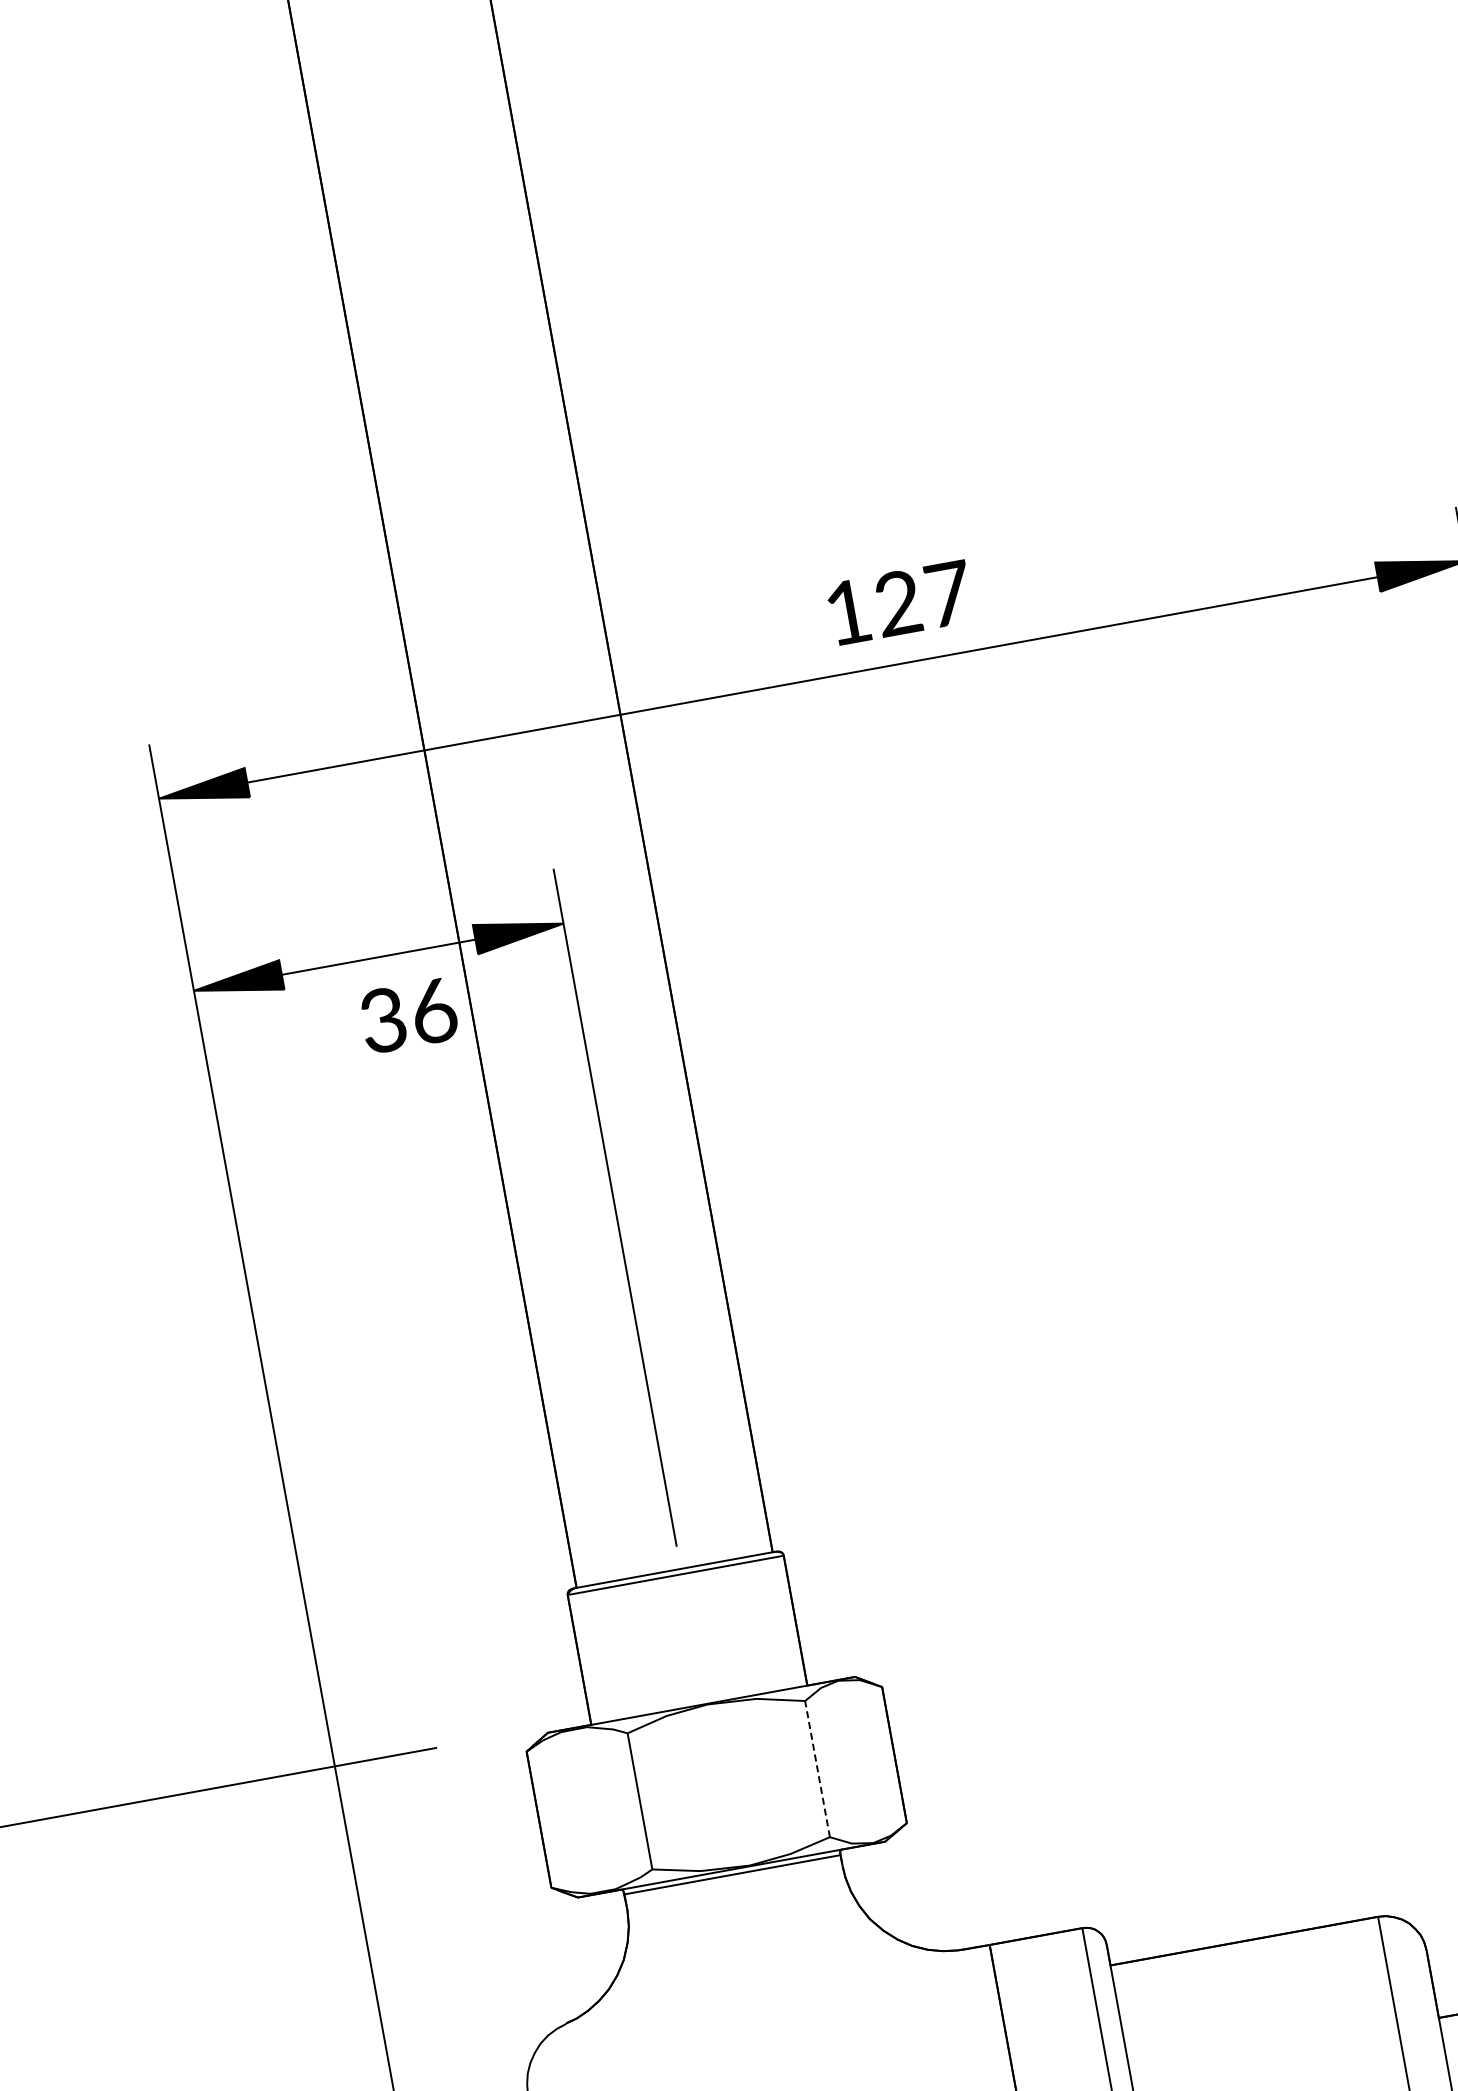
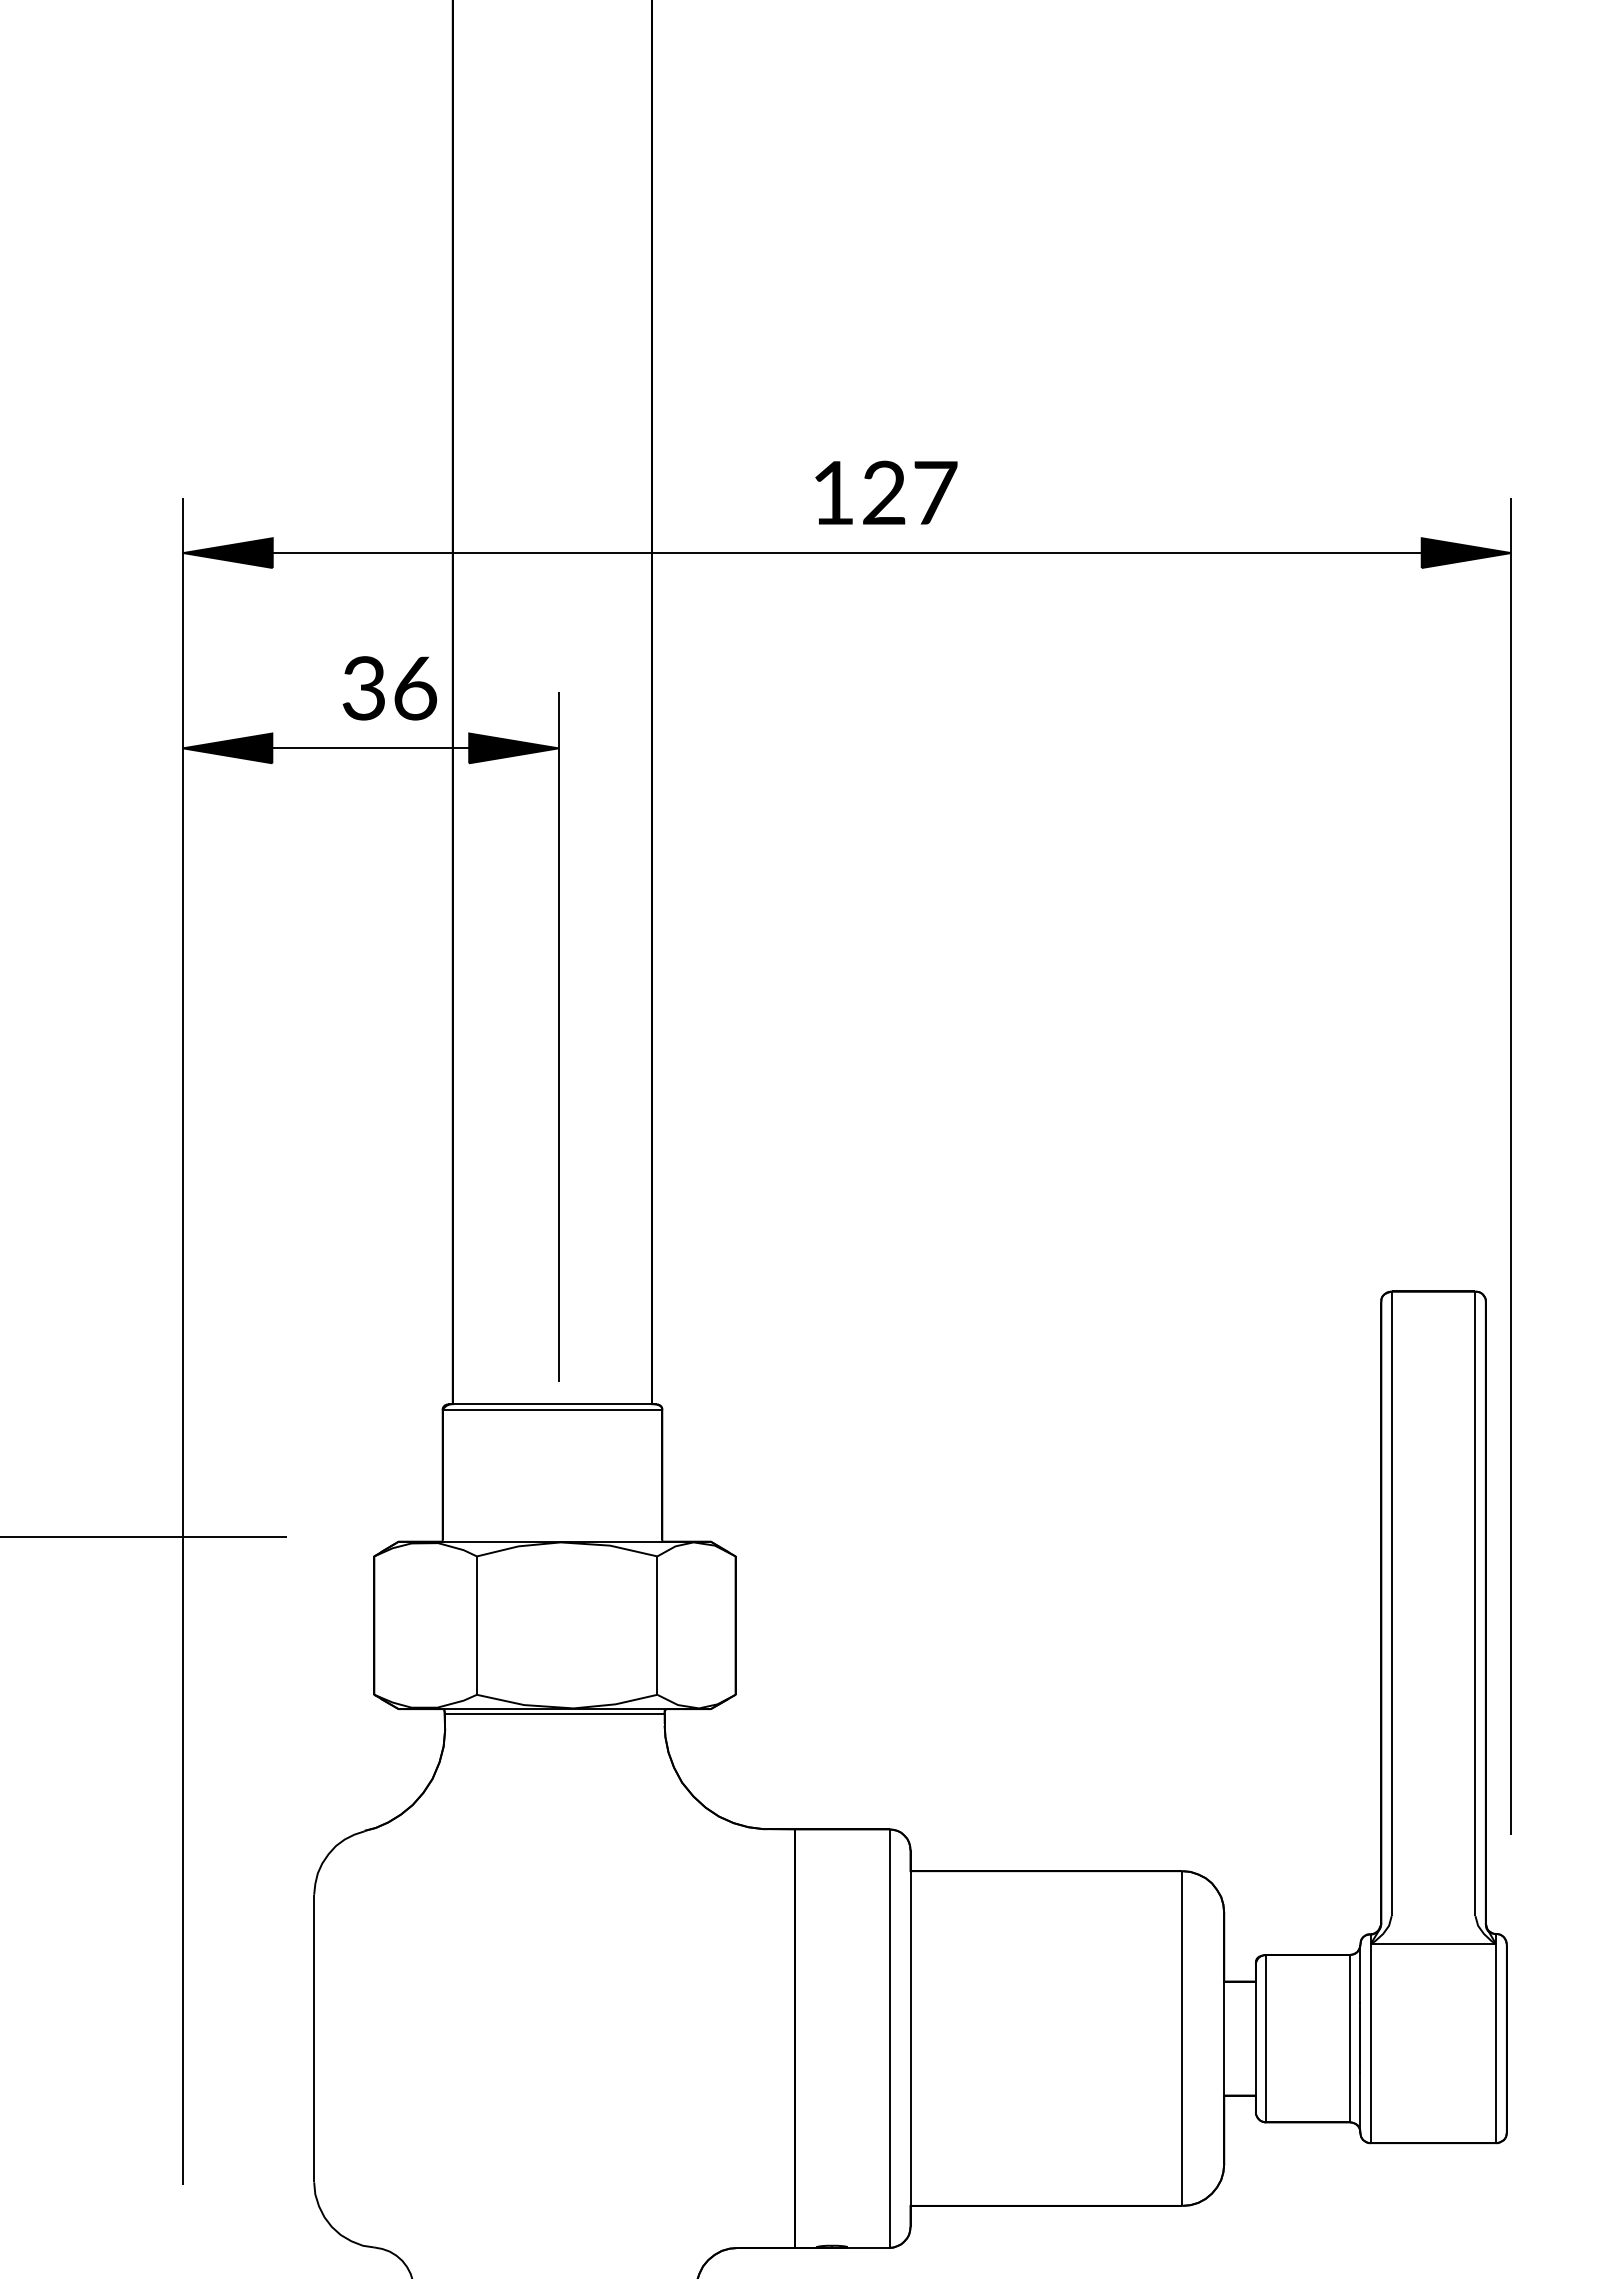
text: (900, 602) -> (886, 492), moved
text: (408, 1016) -> (389, 688), moved
line: (817, 1768) -> (657, 1625), dashed -> solid

